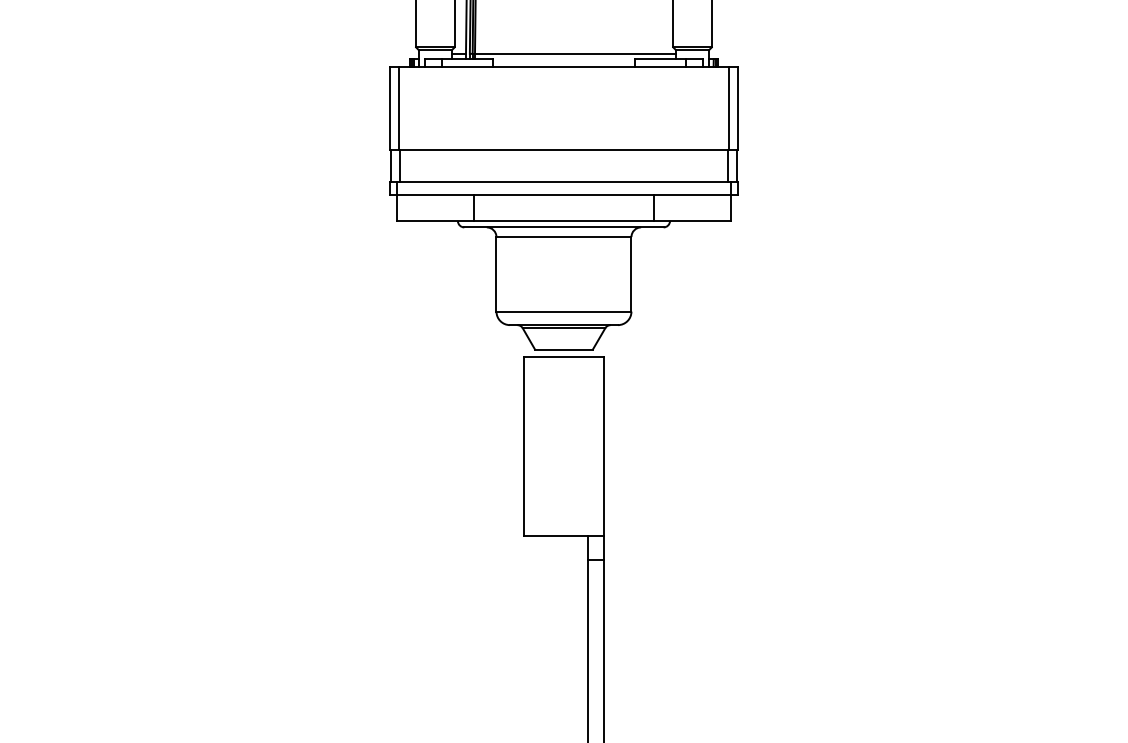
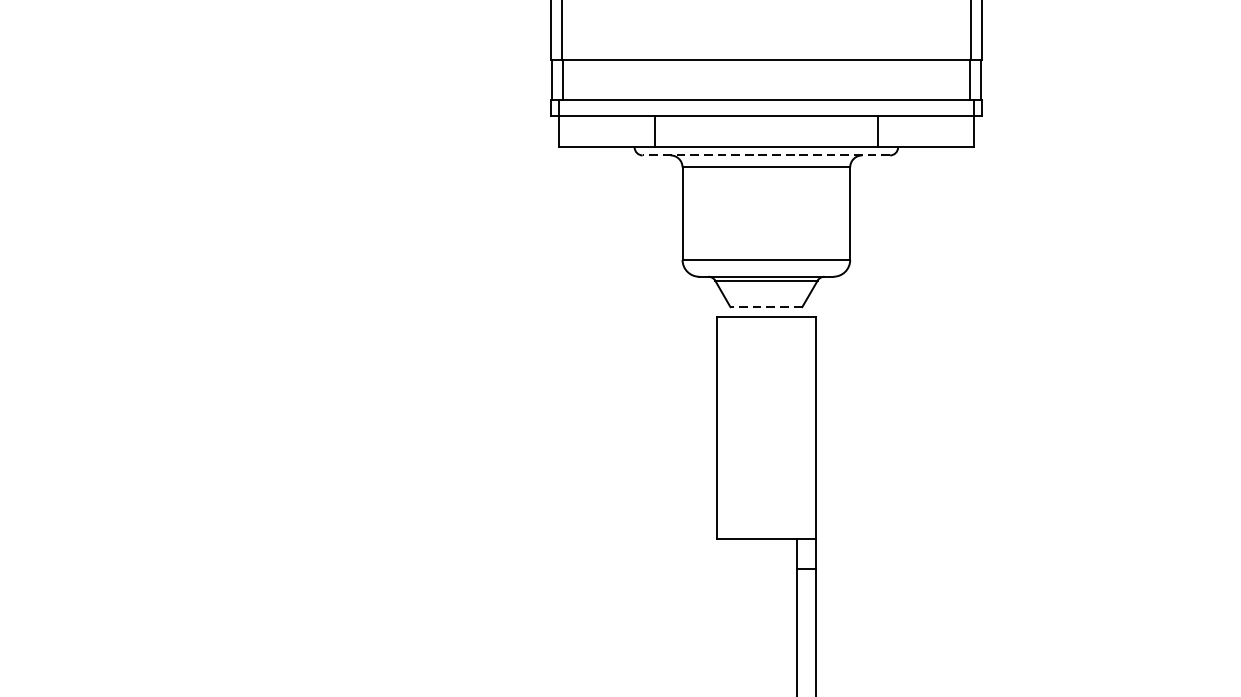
line: (563, 227) -> (765, 155), solid -> dashed
line: (563, 349) -> (765, 307), solid -> dashed

